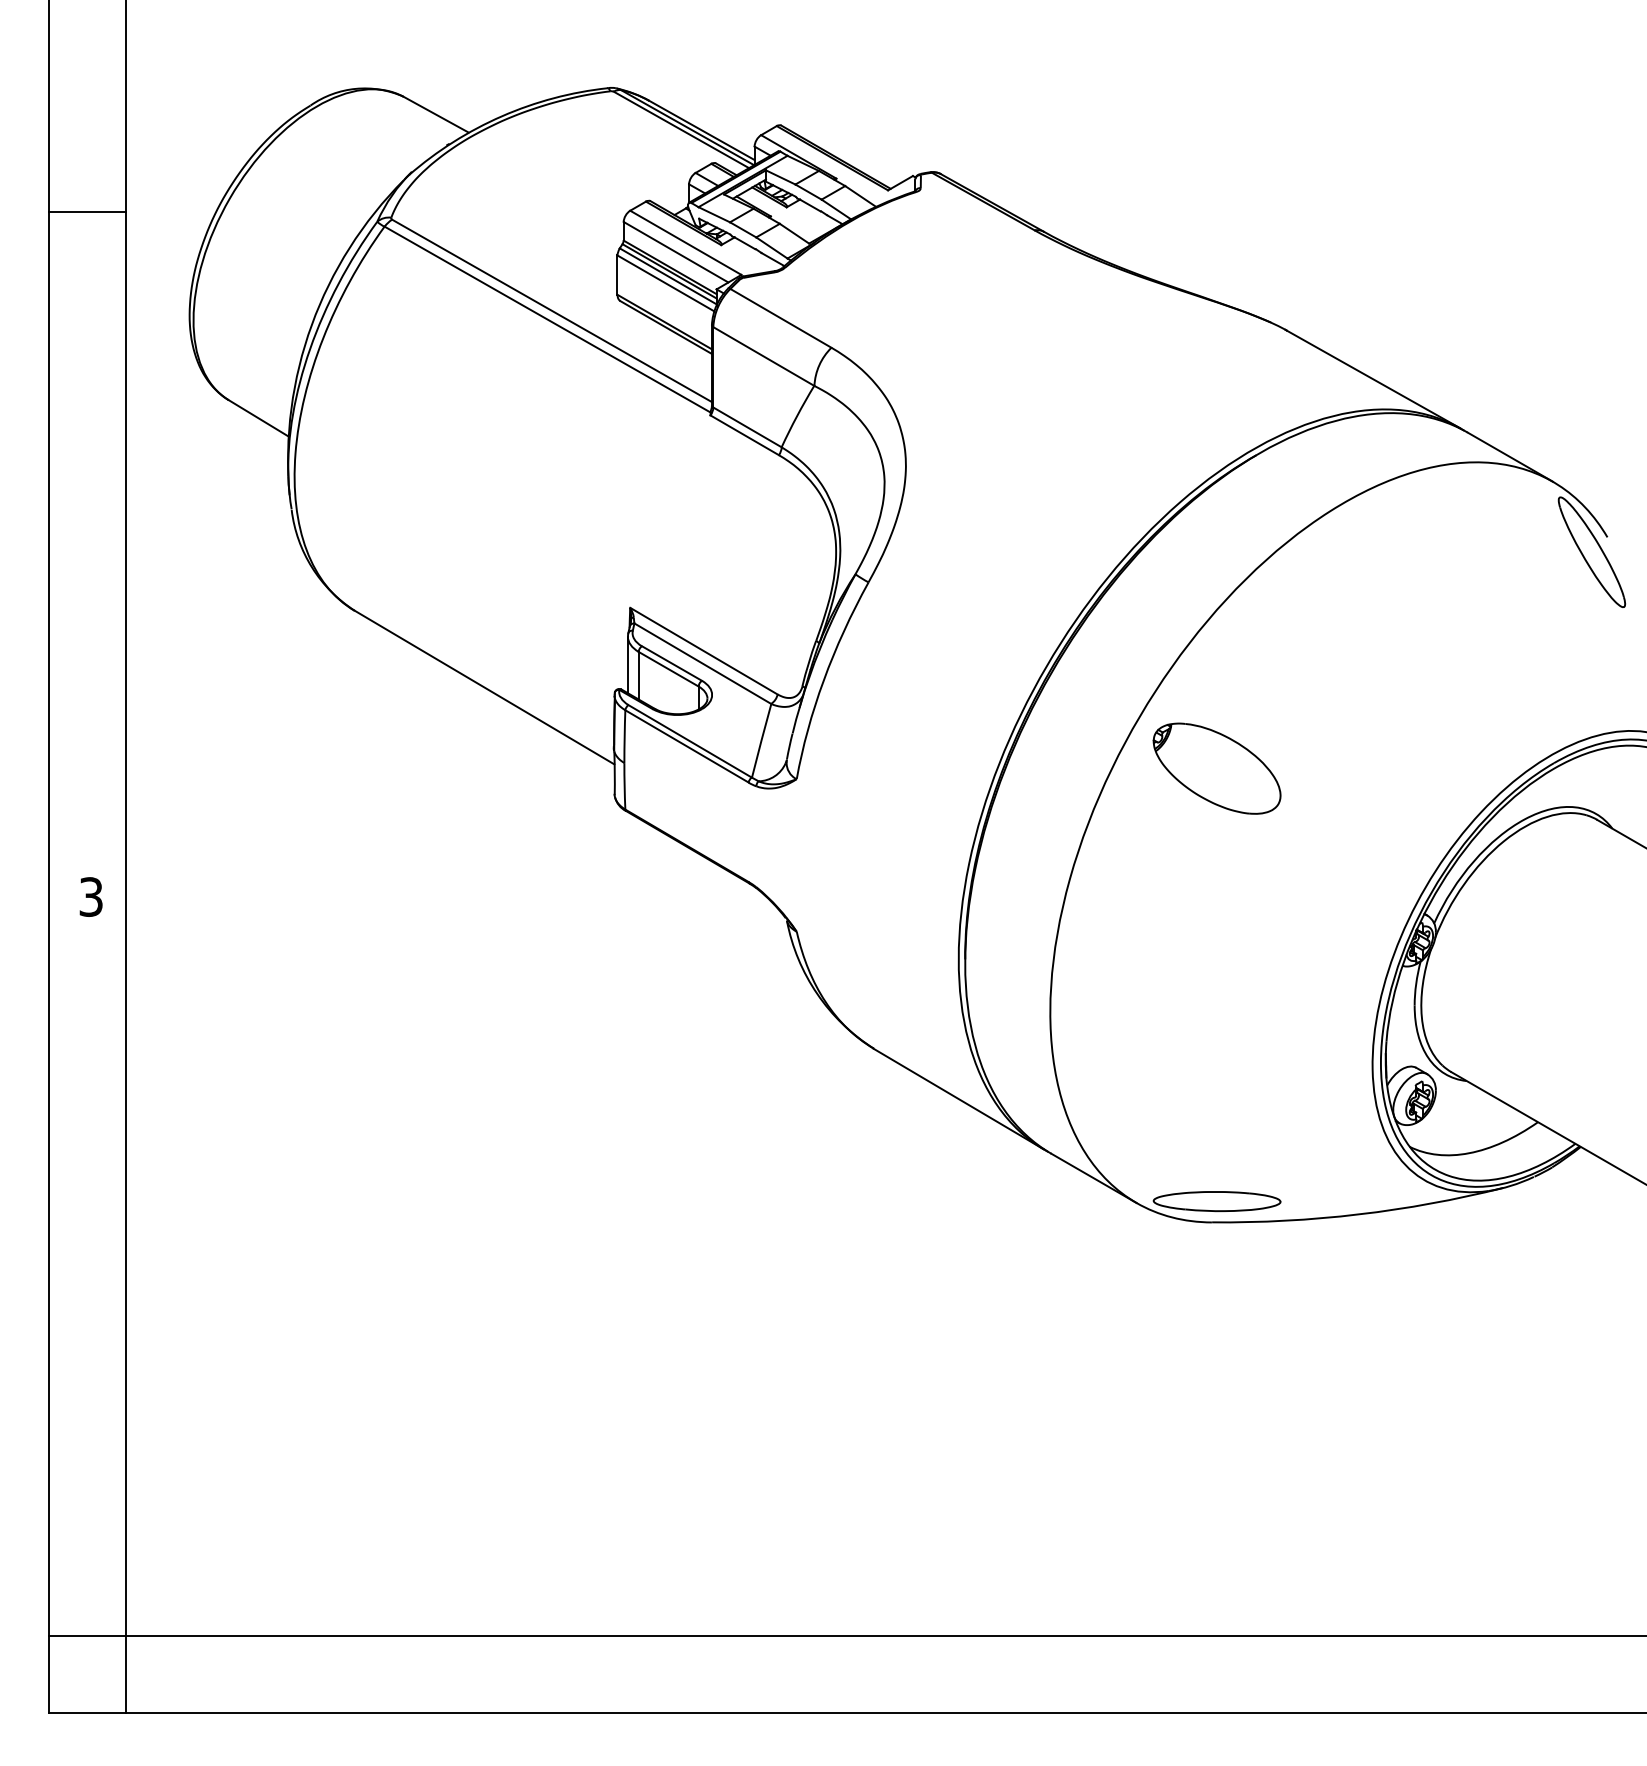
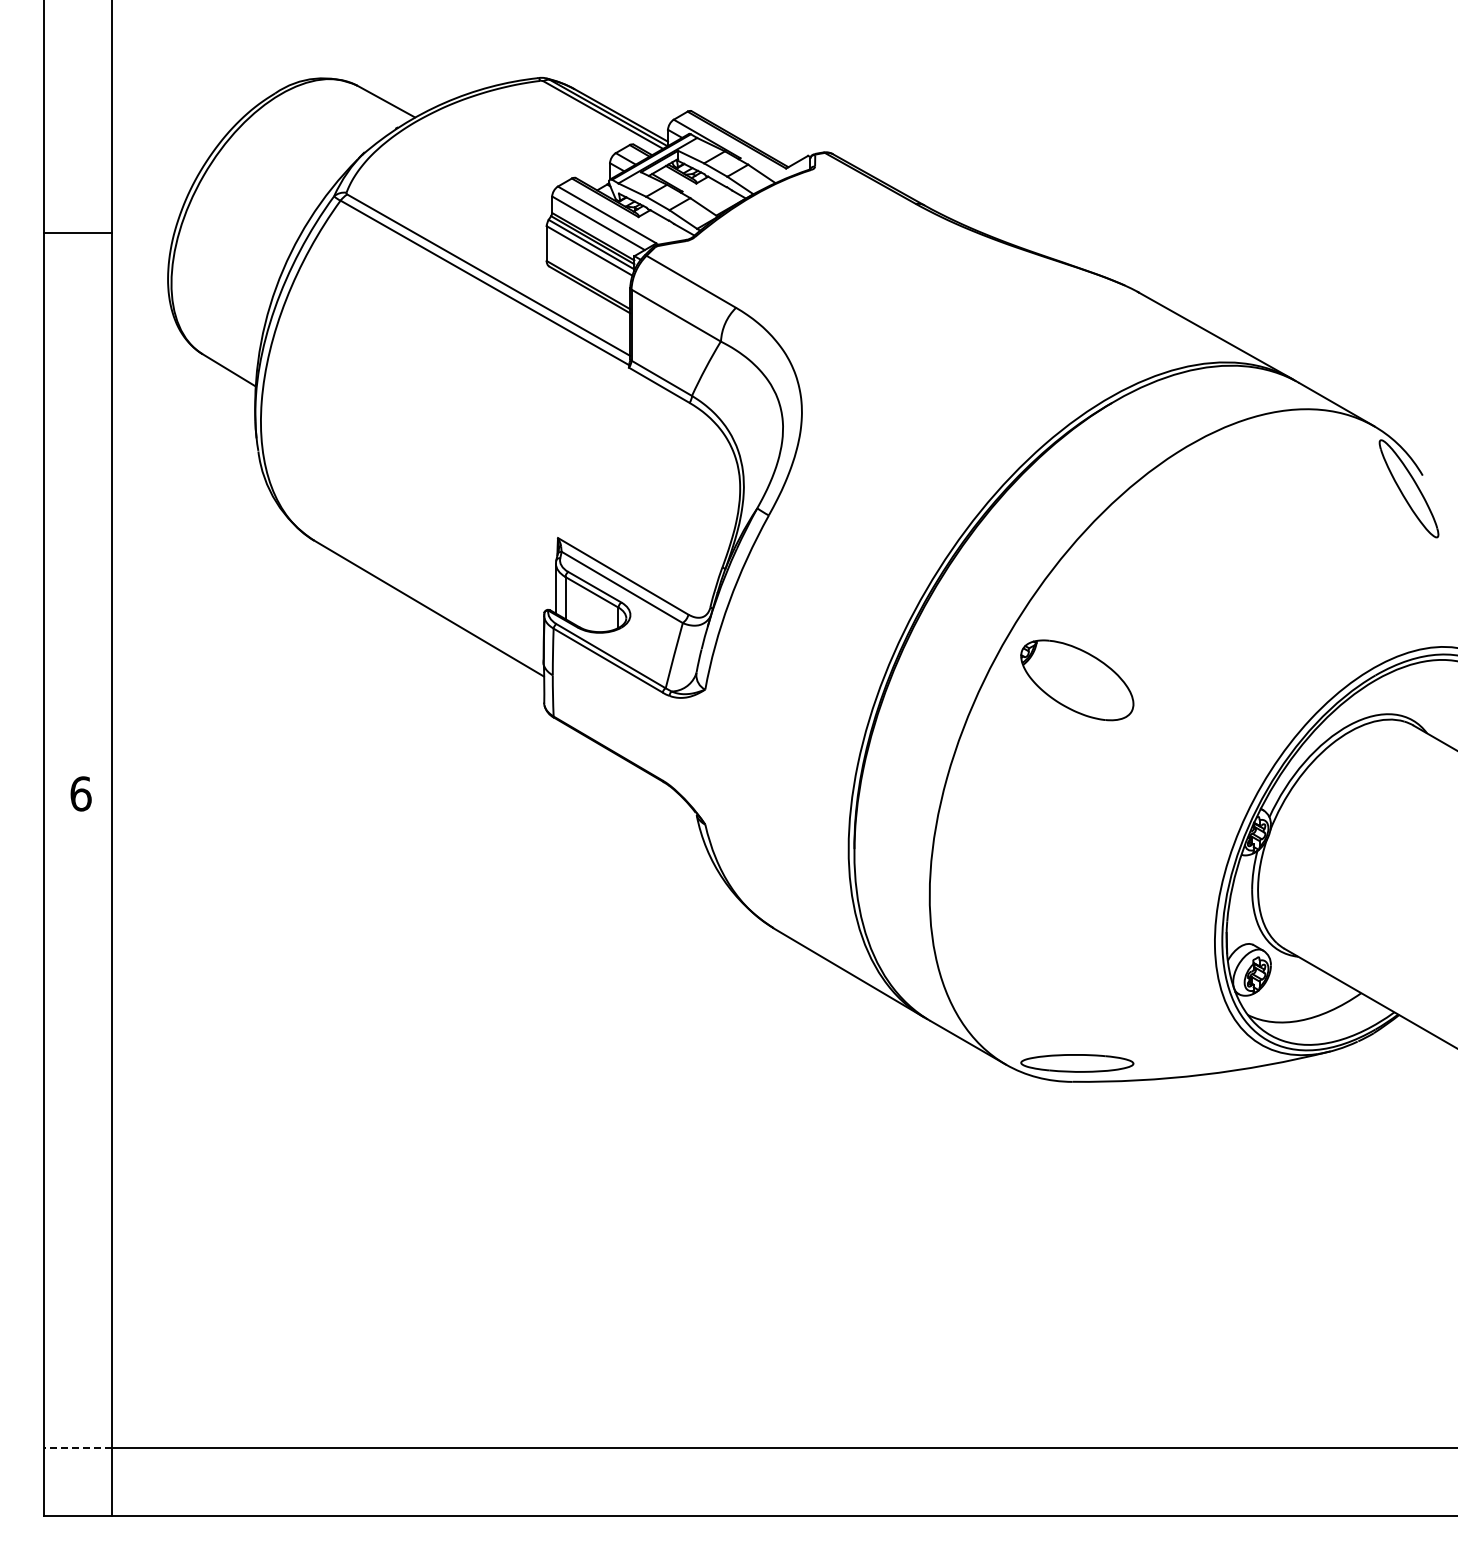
line: (87, 211) -> (77, 232), moved
text: (90, 896) -> (80, 793), 3 -> 6
line: (87, 1635) -> (77, 1447), solid -> dashed

